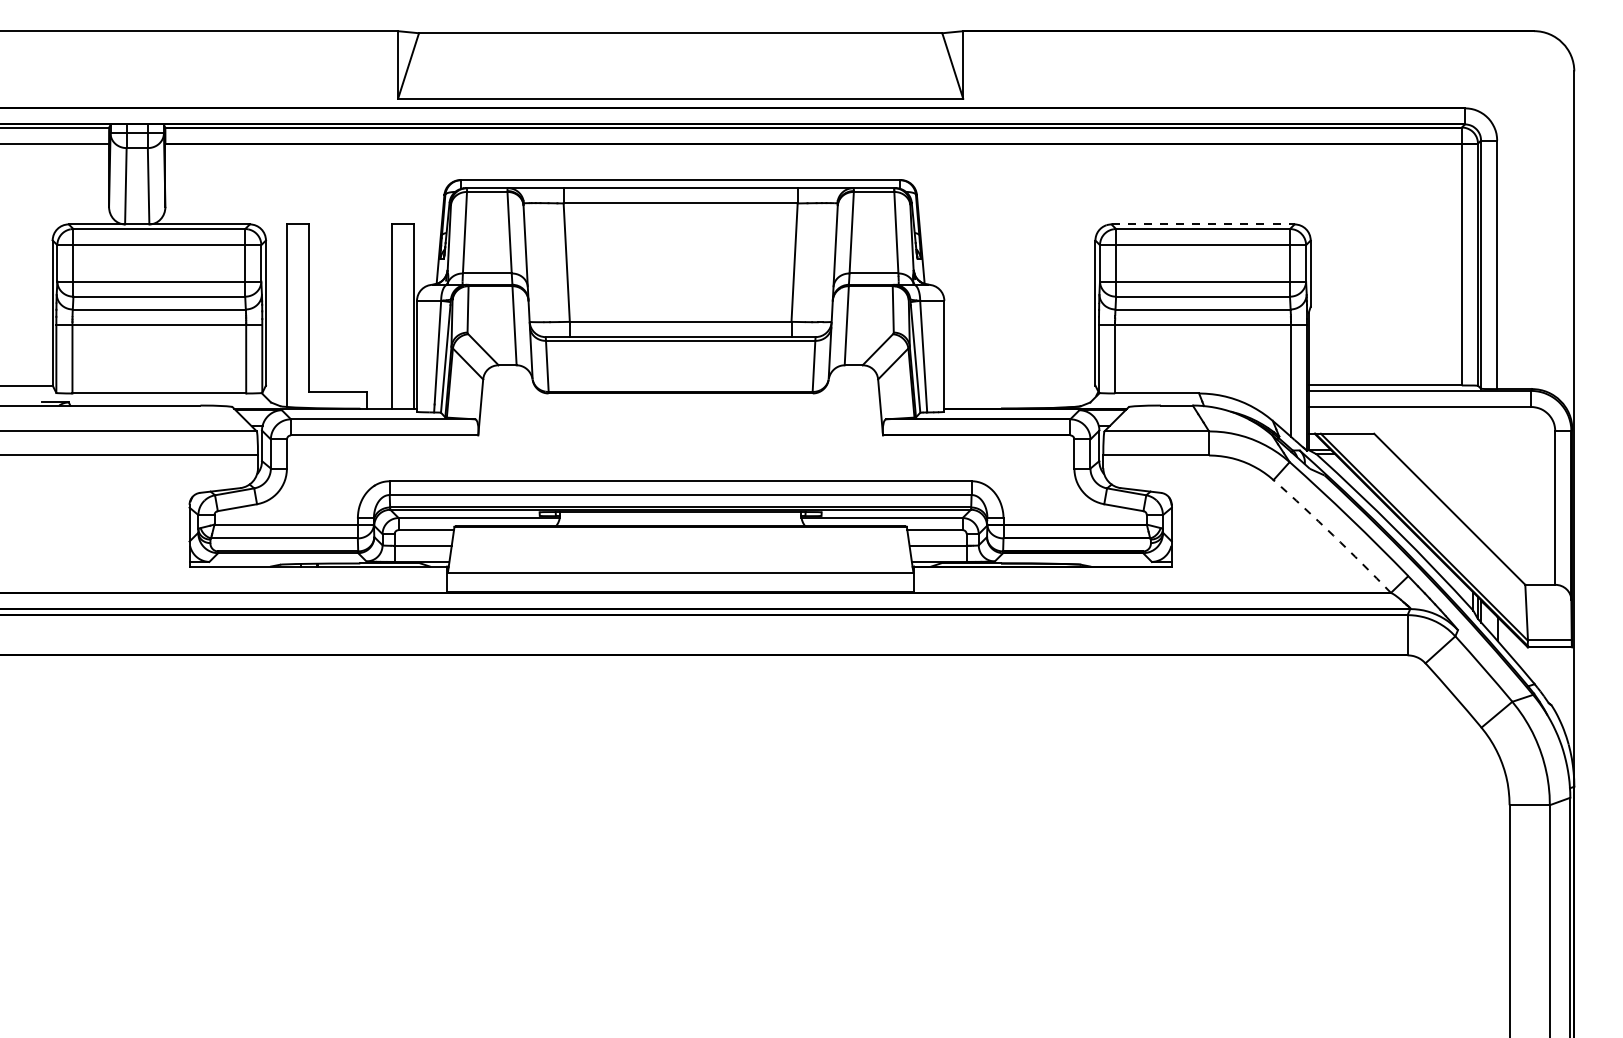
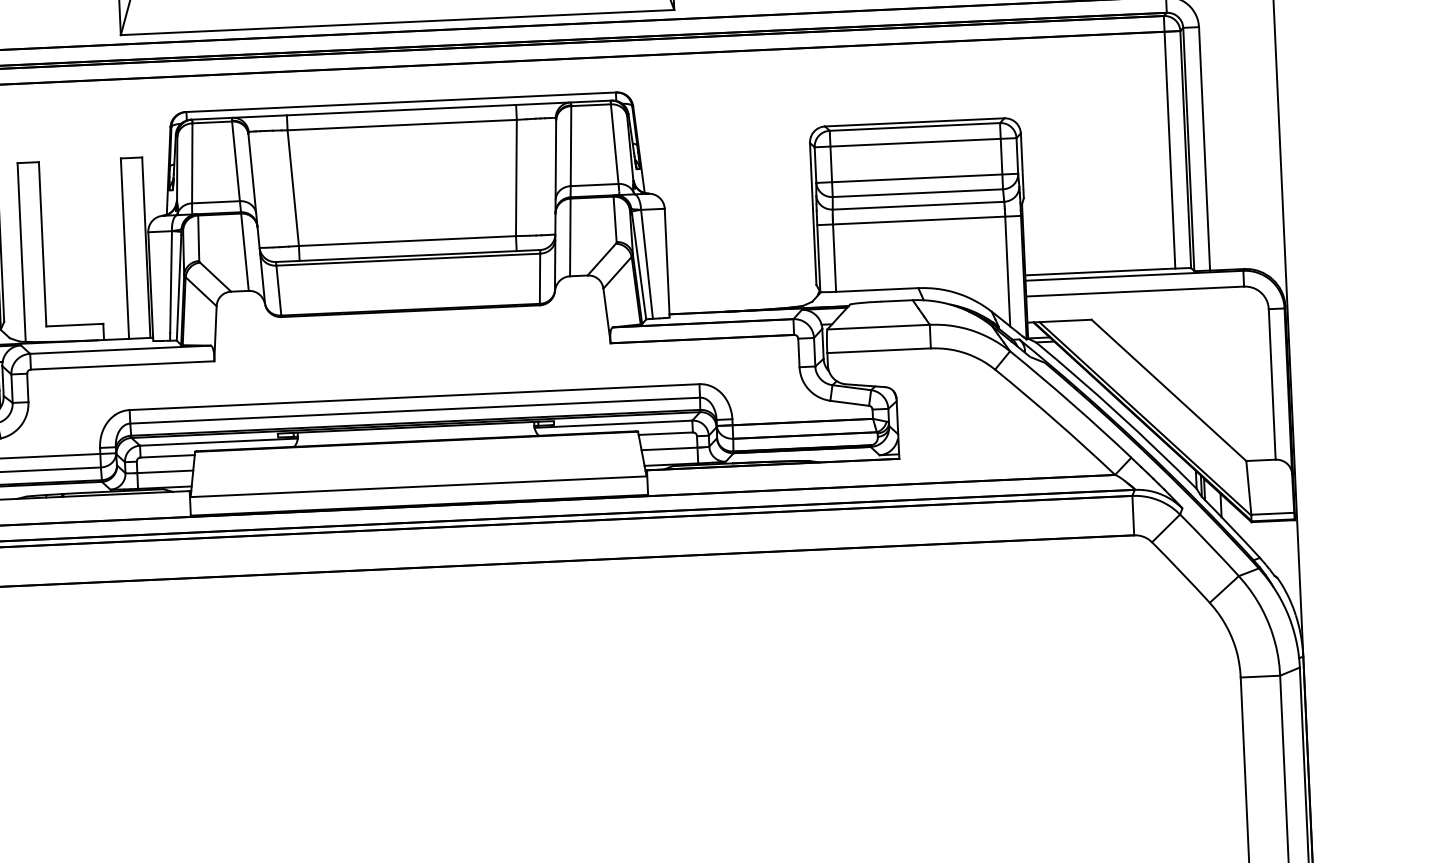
line: (1203, 224) -> (915, 122), dashed -> solid
arc: (1333, 535) -> (1056, 421), dashed -> solid

